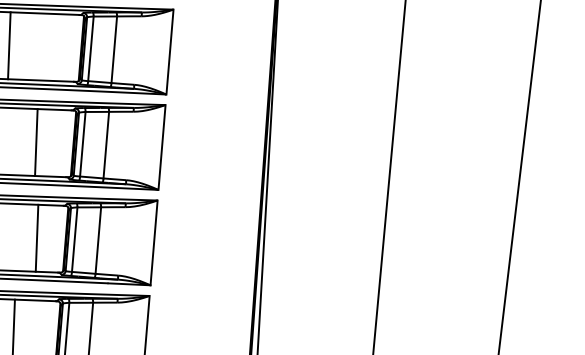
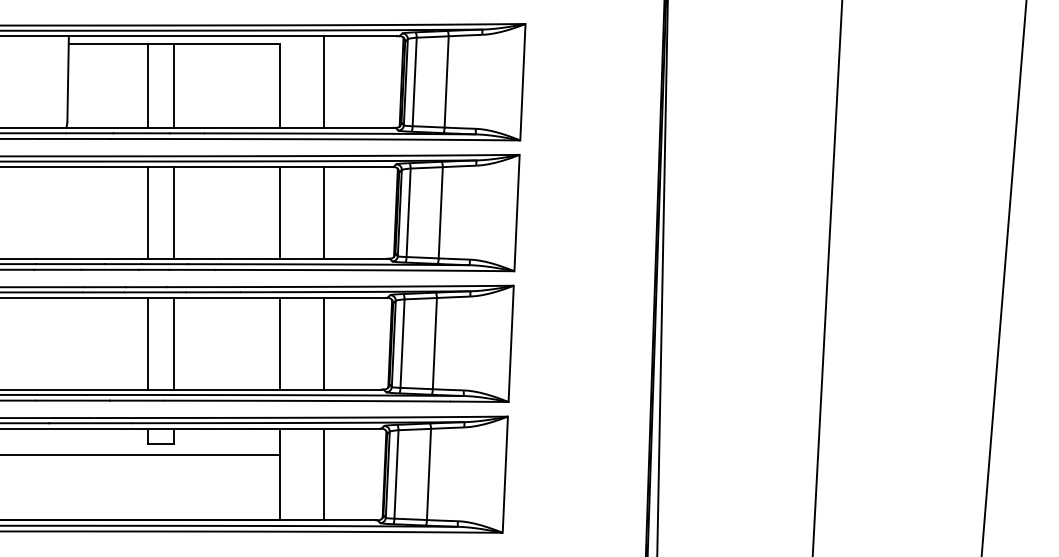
line: (9, 45) -> (324, 81), moved
line: (36, 142) -> (324, 212), moved
line: (37, 238) -> (324, 343), moved

